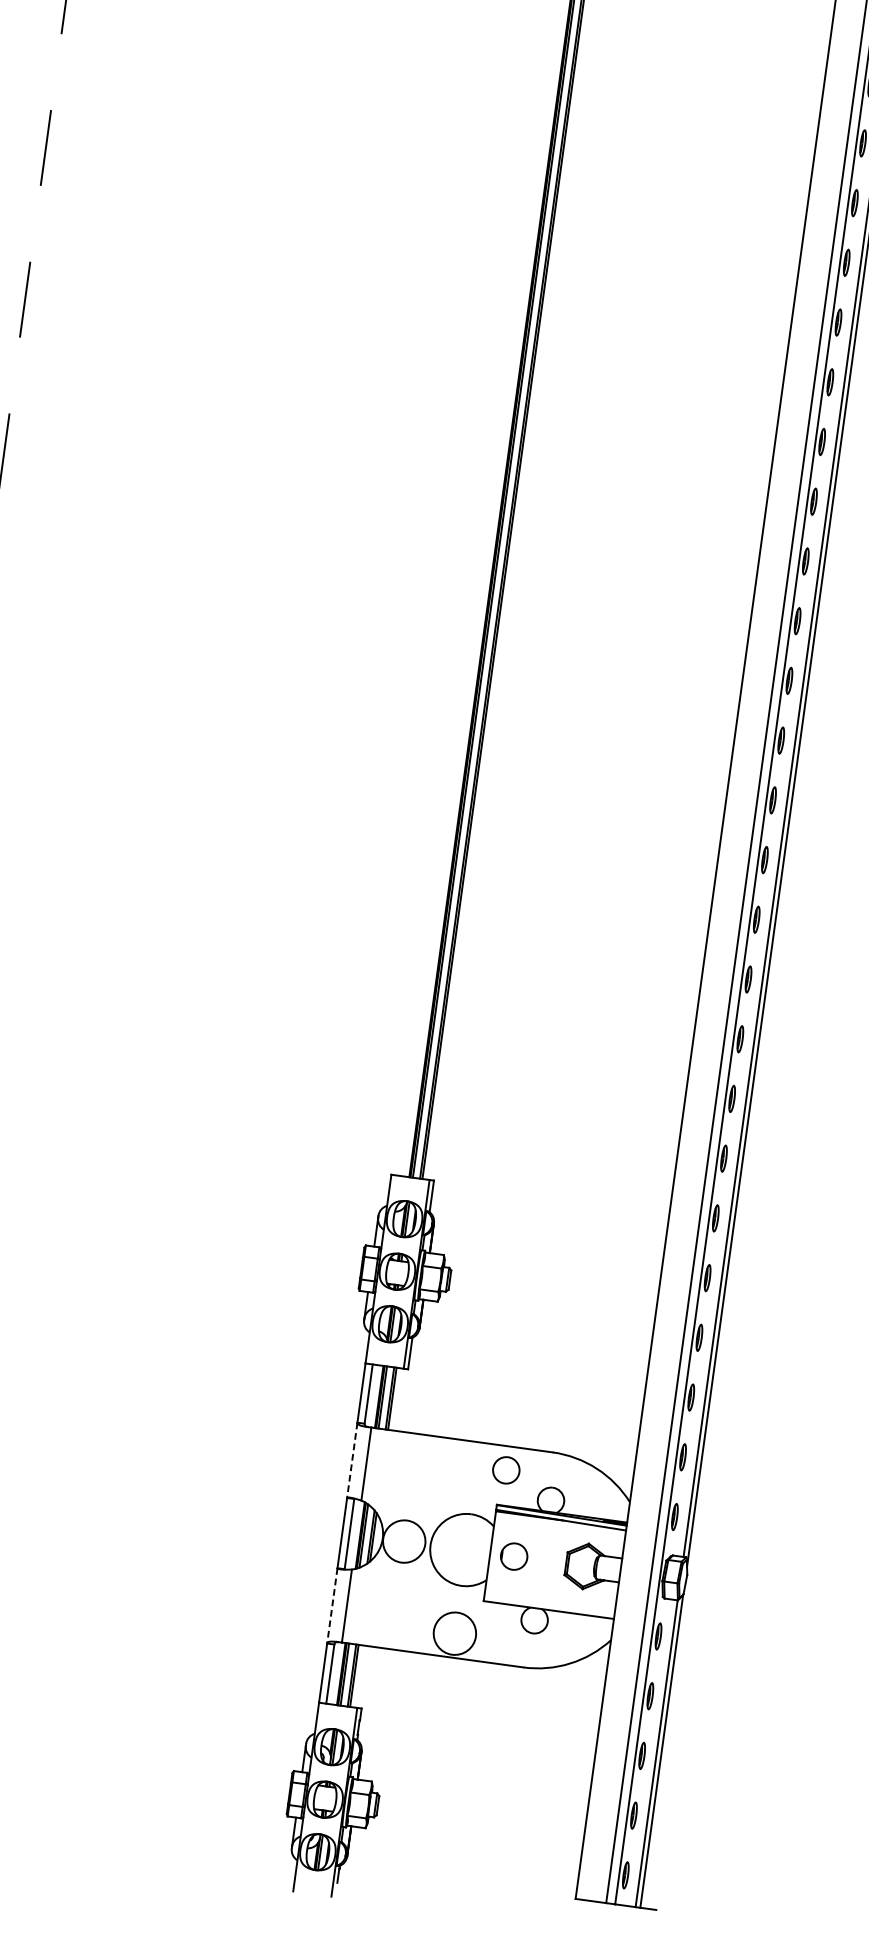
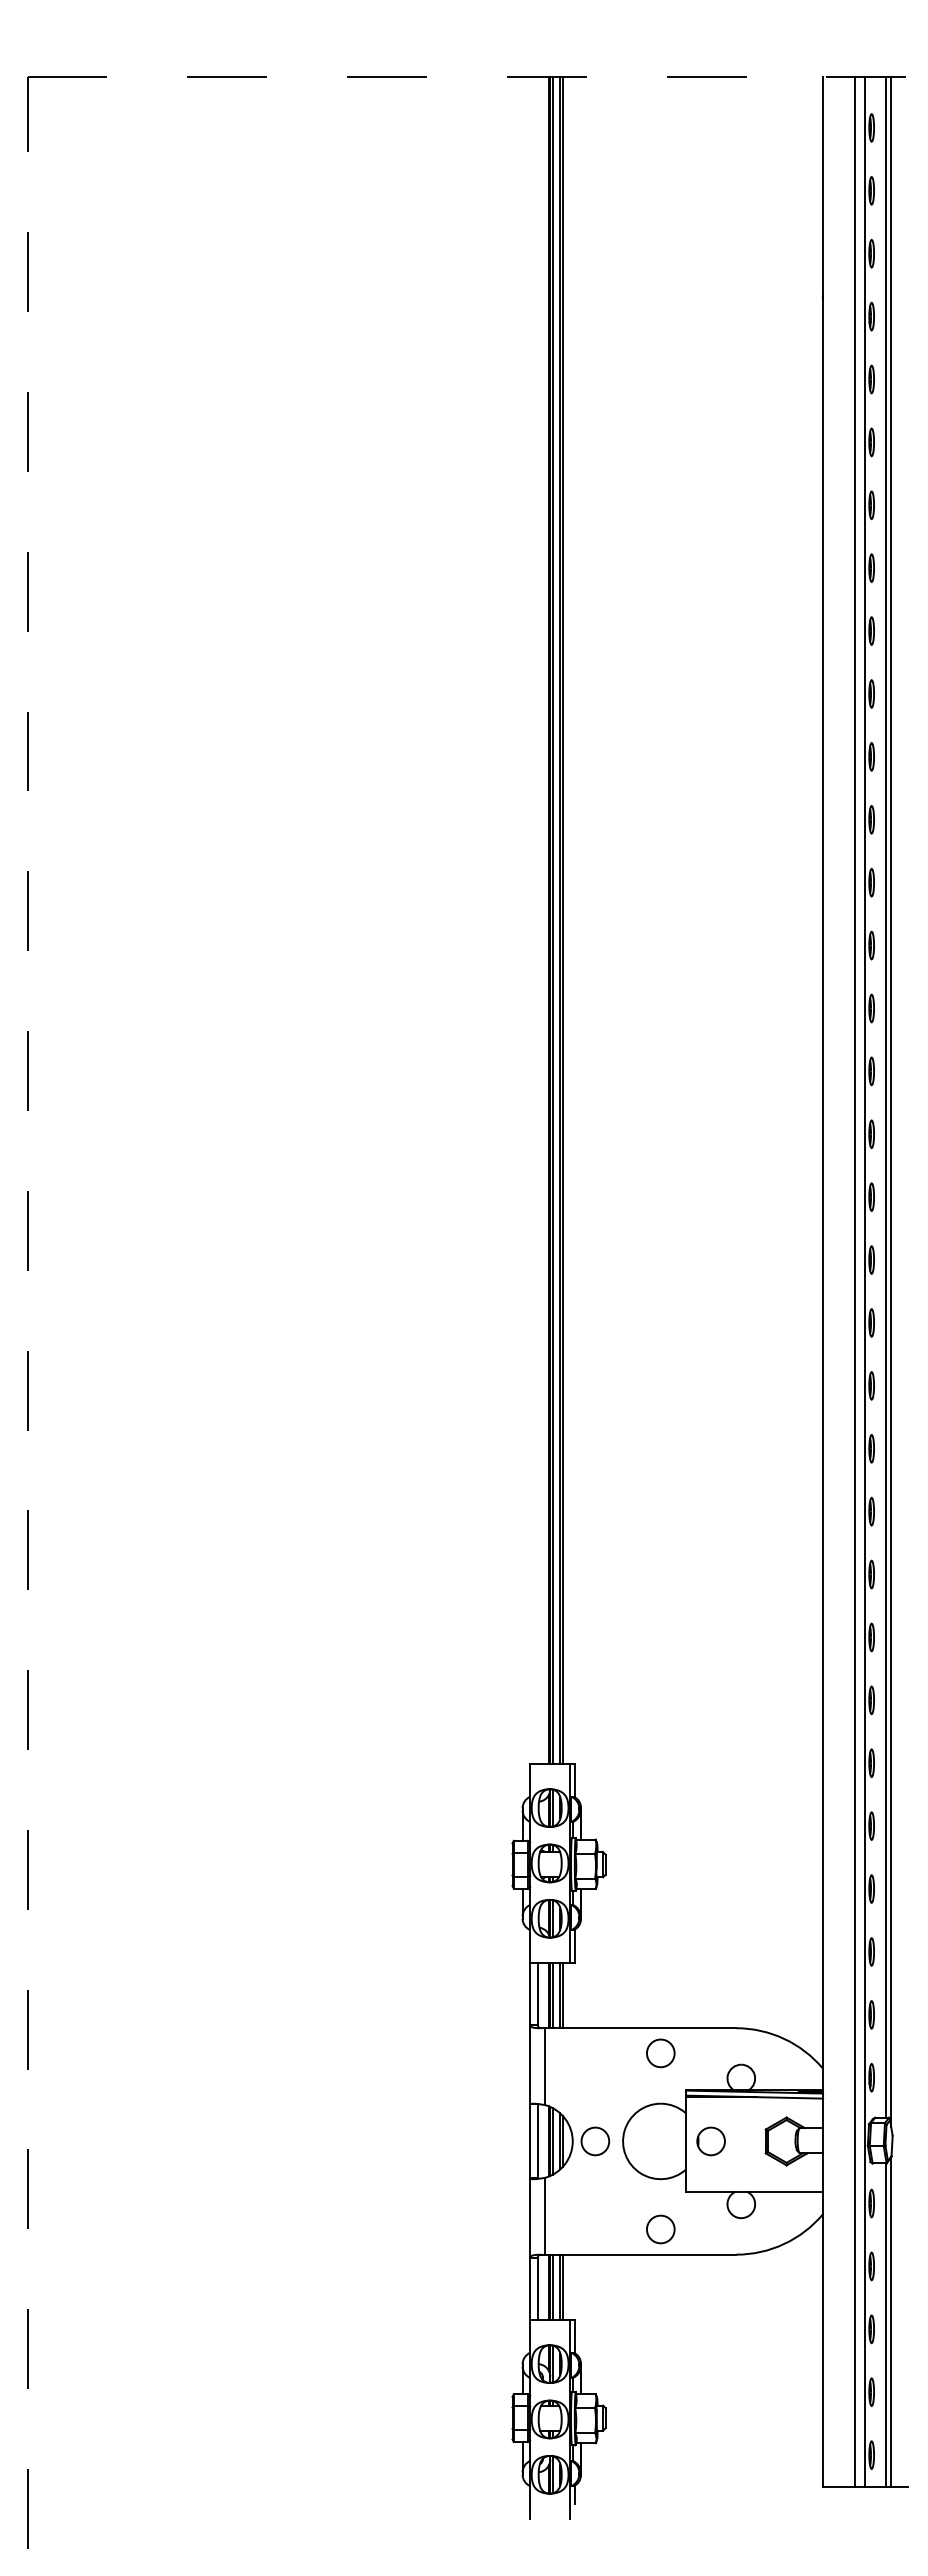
line: (352, 1460) -> (530, 2064), dashed -> solid
circle: (506, 1470) -> (660, 2053), moved
circle: (404, 1541) -> (595, 2141), size x0.62
line: (332, 1606) -> (530, 2218), dashed -> solid
circle: (454, 1633) -> (660, 2229), size x0.62

